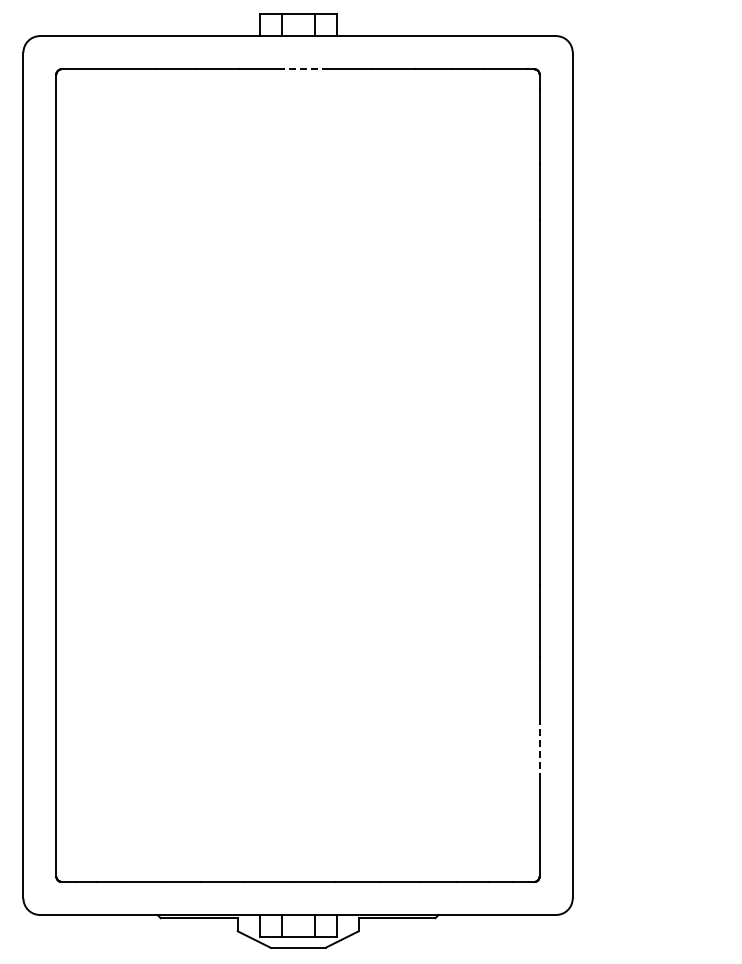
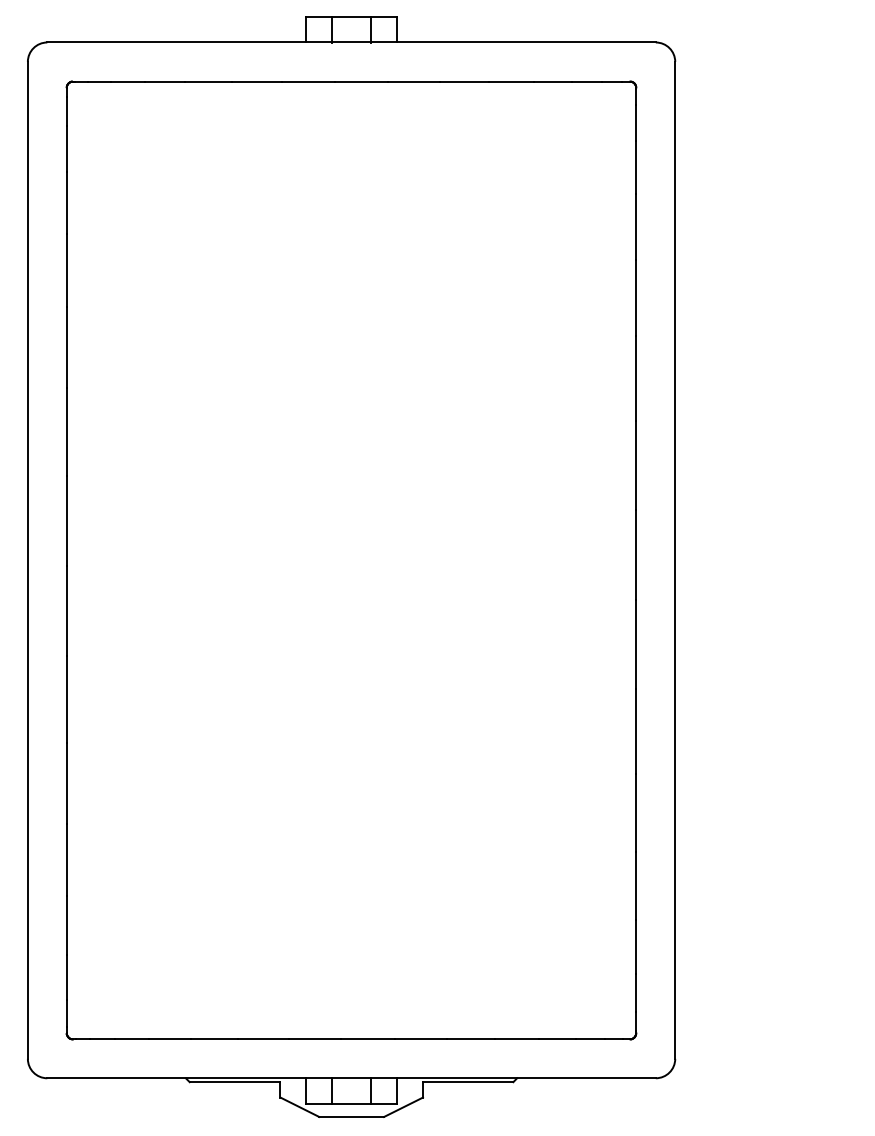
line: (306, 69) -> (361, 81), dashed -> solid
line: (539, 751) -> (636, 885), dashed -> solid

